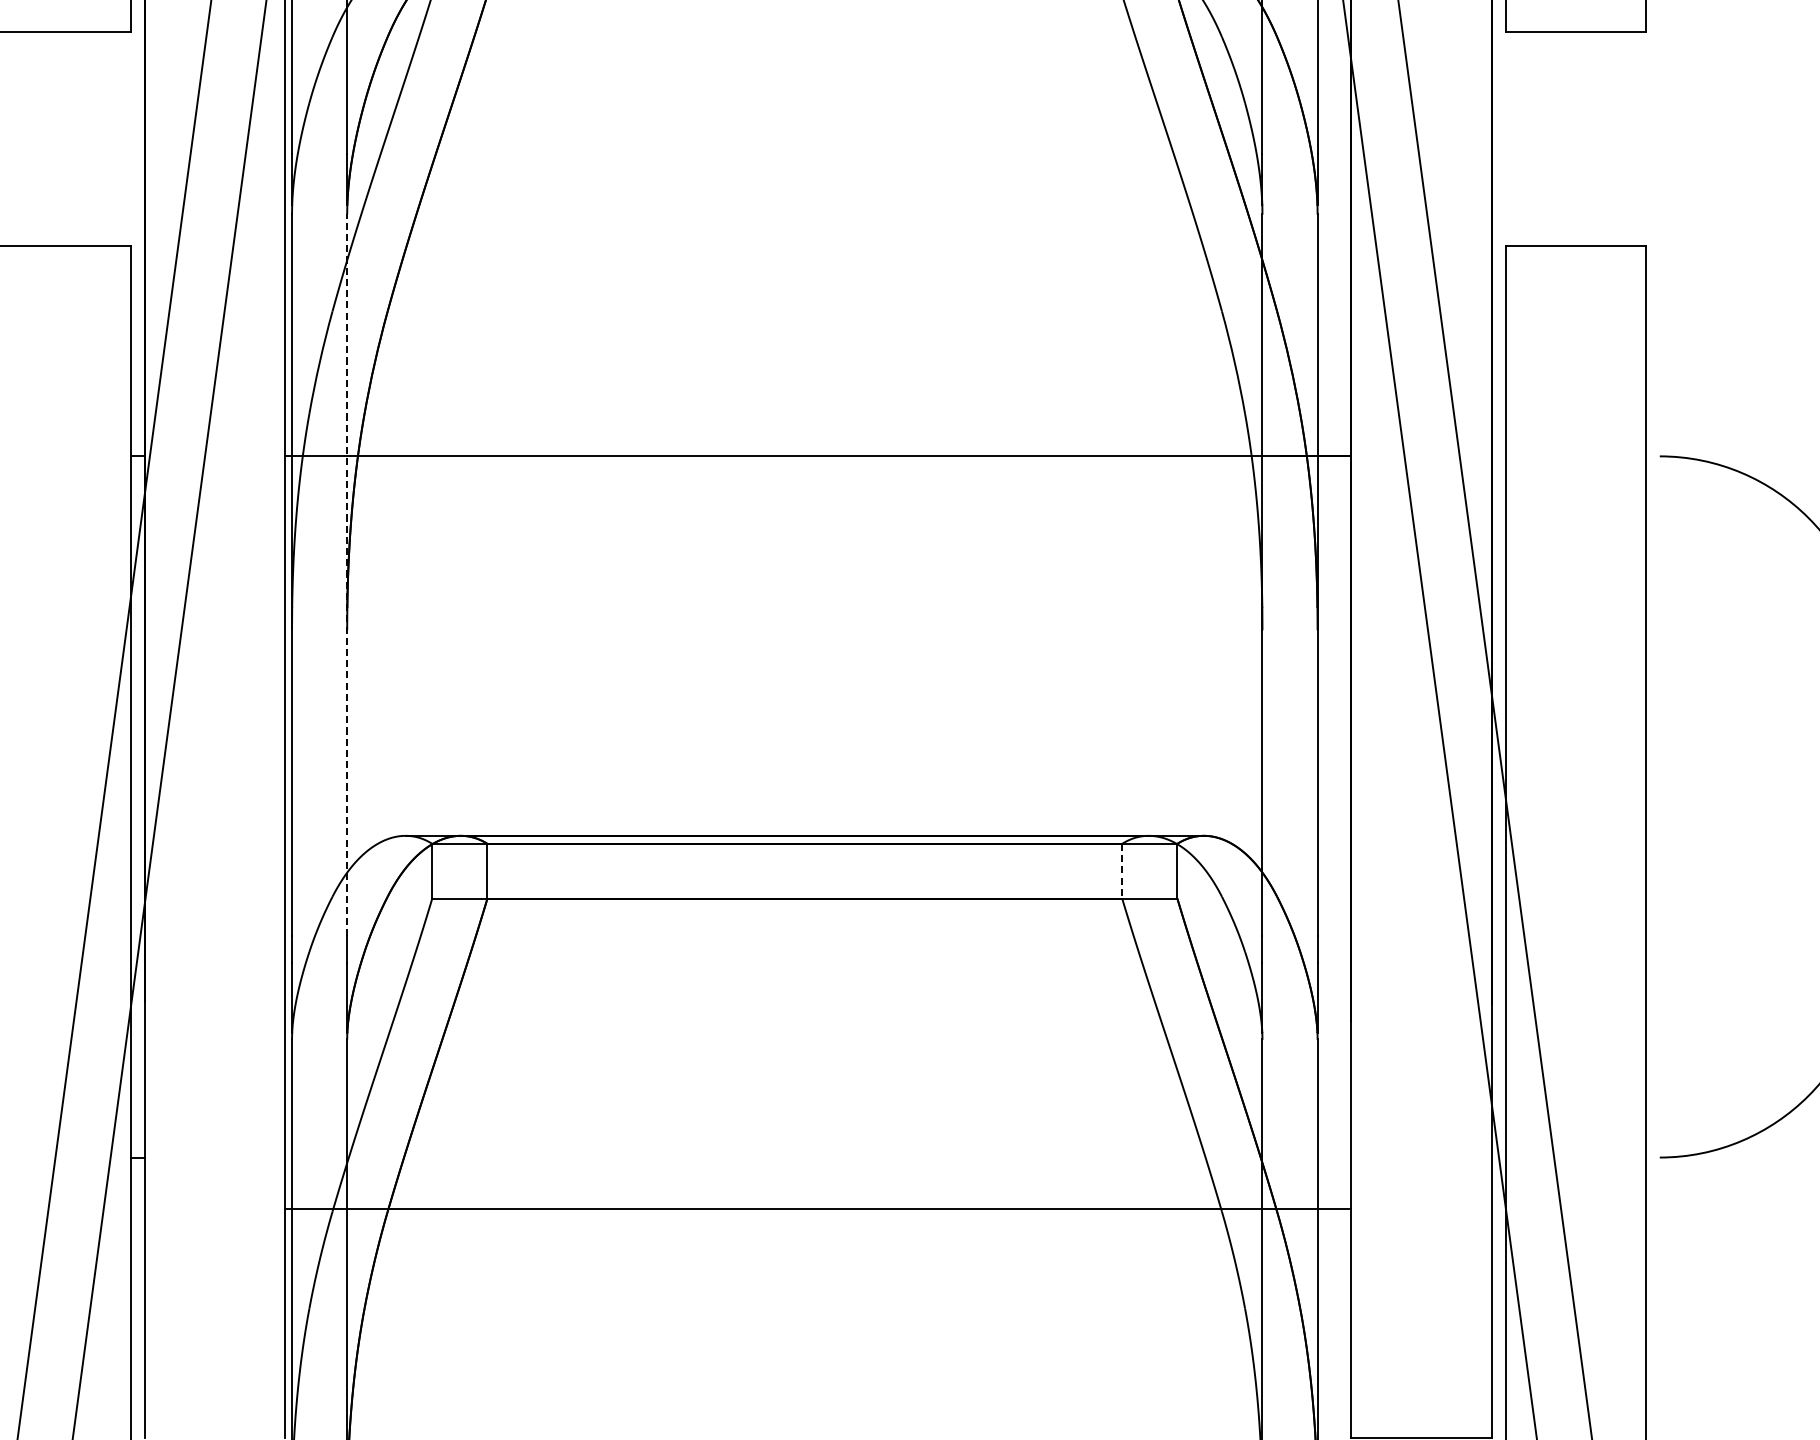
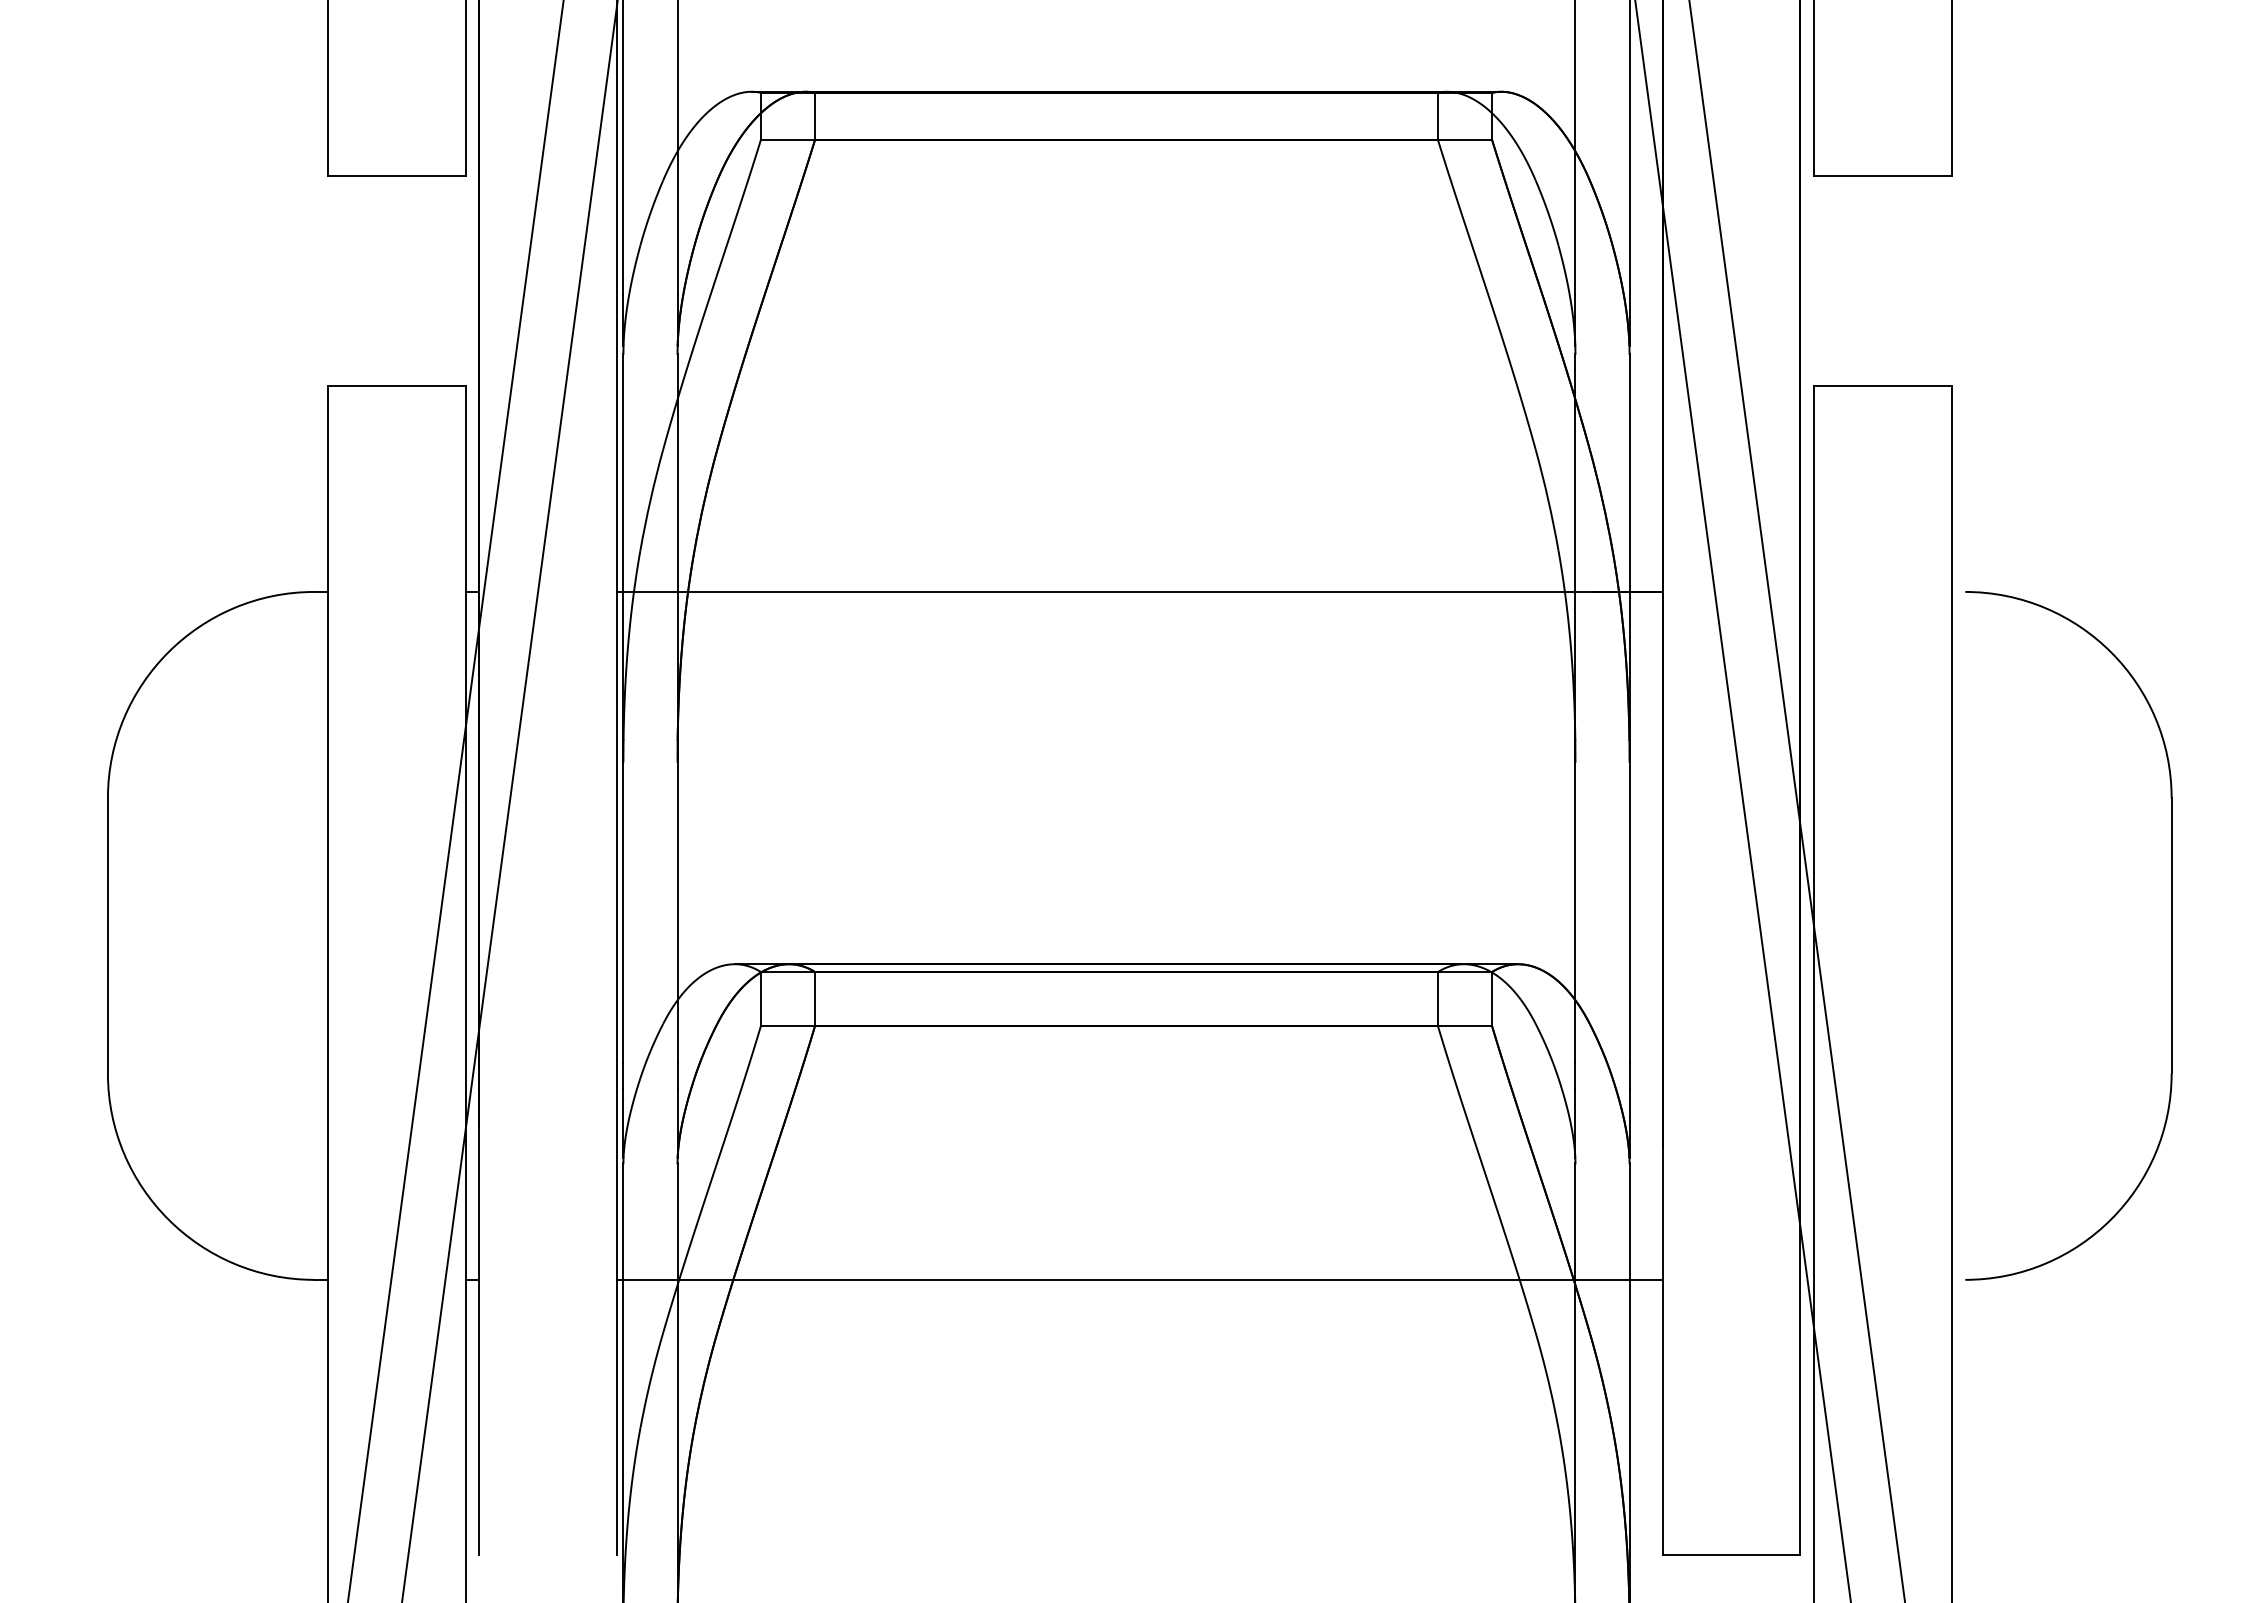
line: (347, 574) -> (677, 707), dashed -> solid
line: (1121, 870) -> (1437, 998), dashed -> solid
line: (818, 1208) -> (1139, 1279), moved

